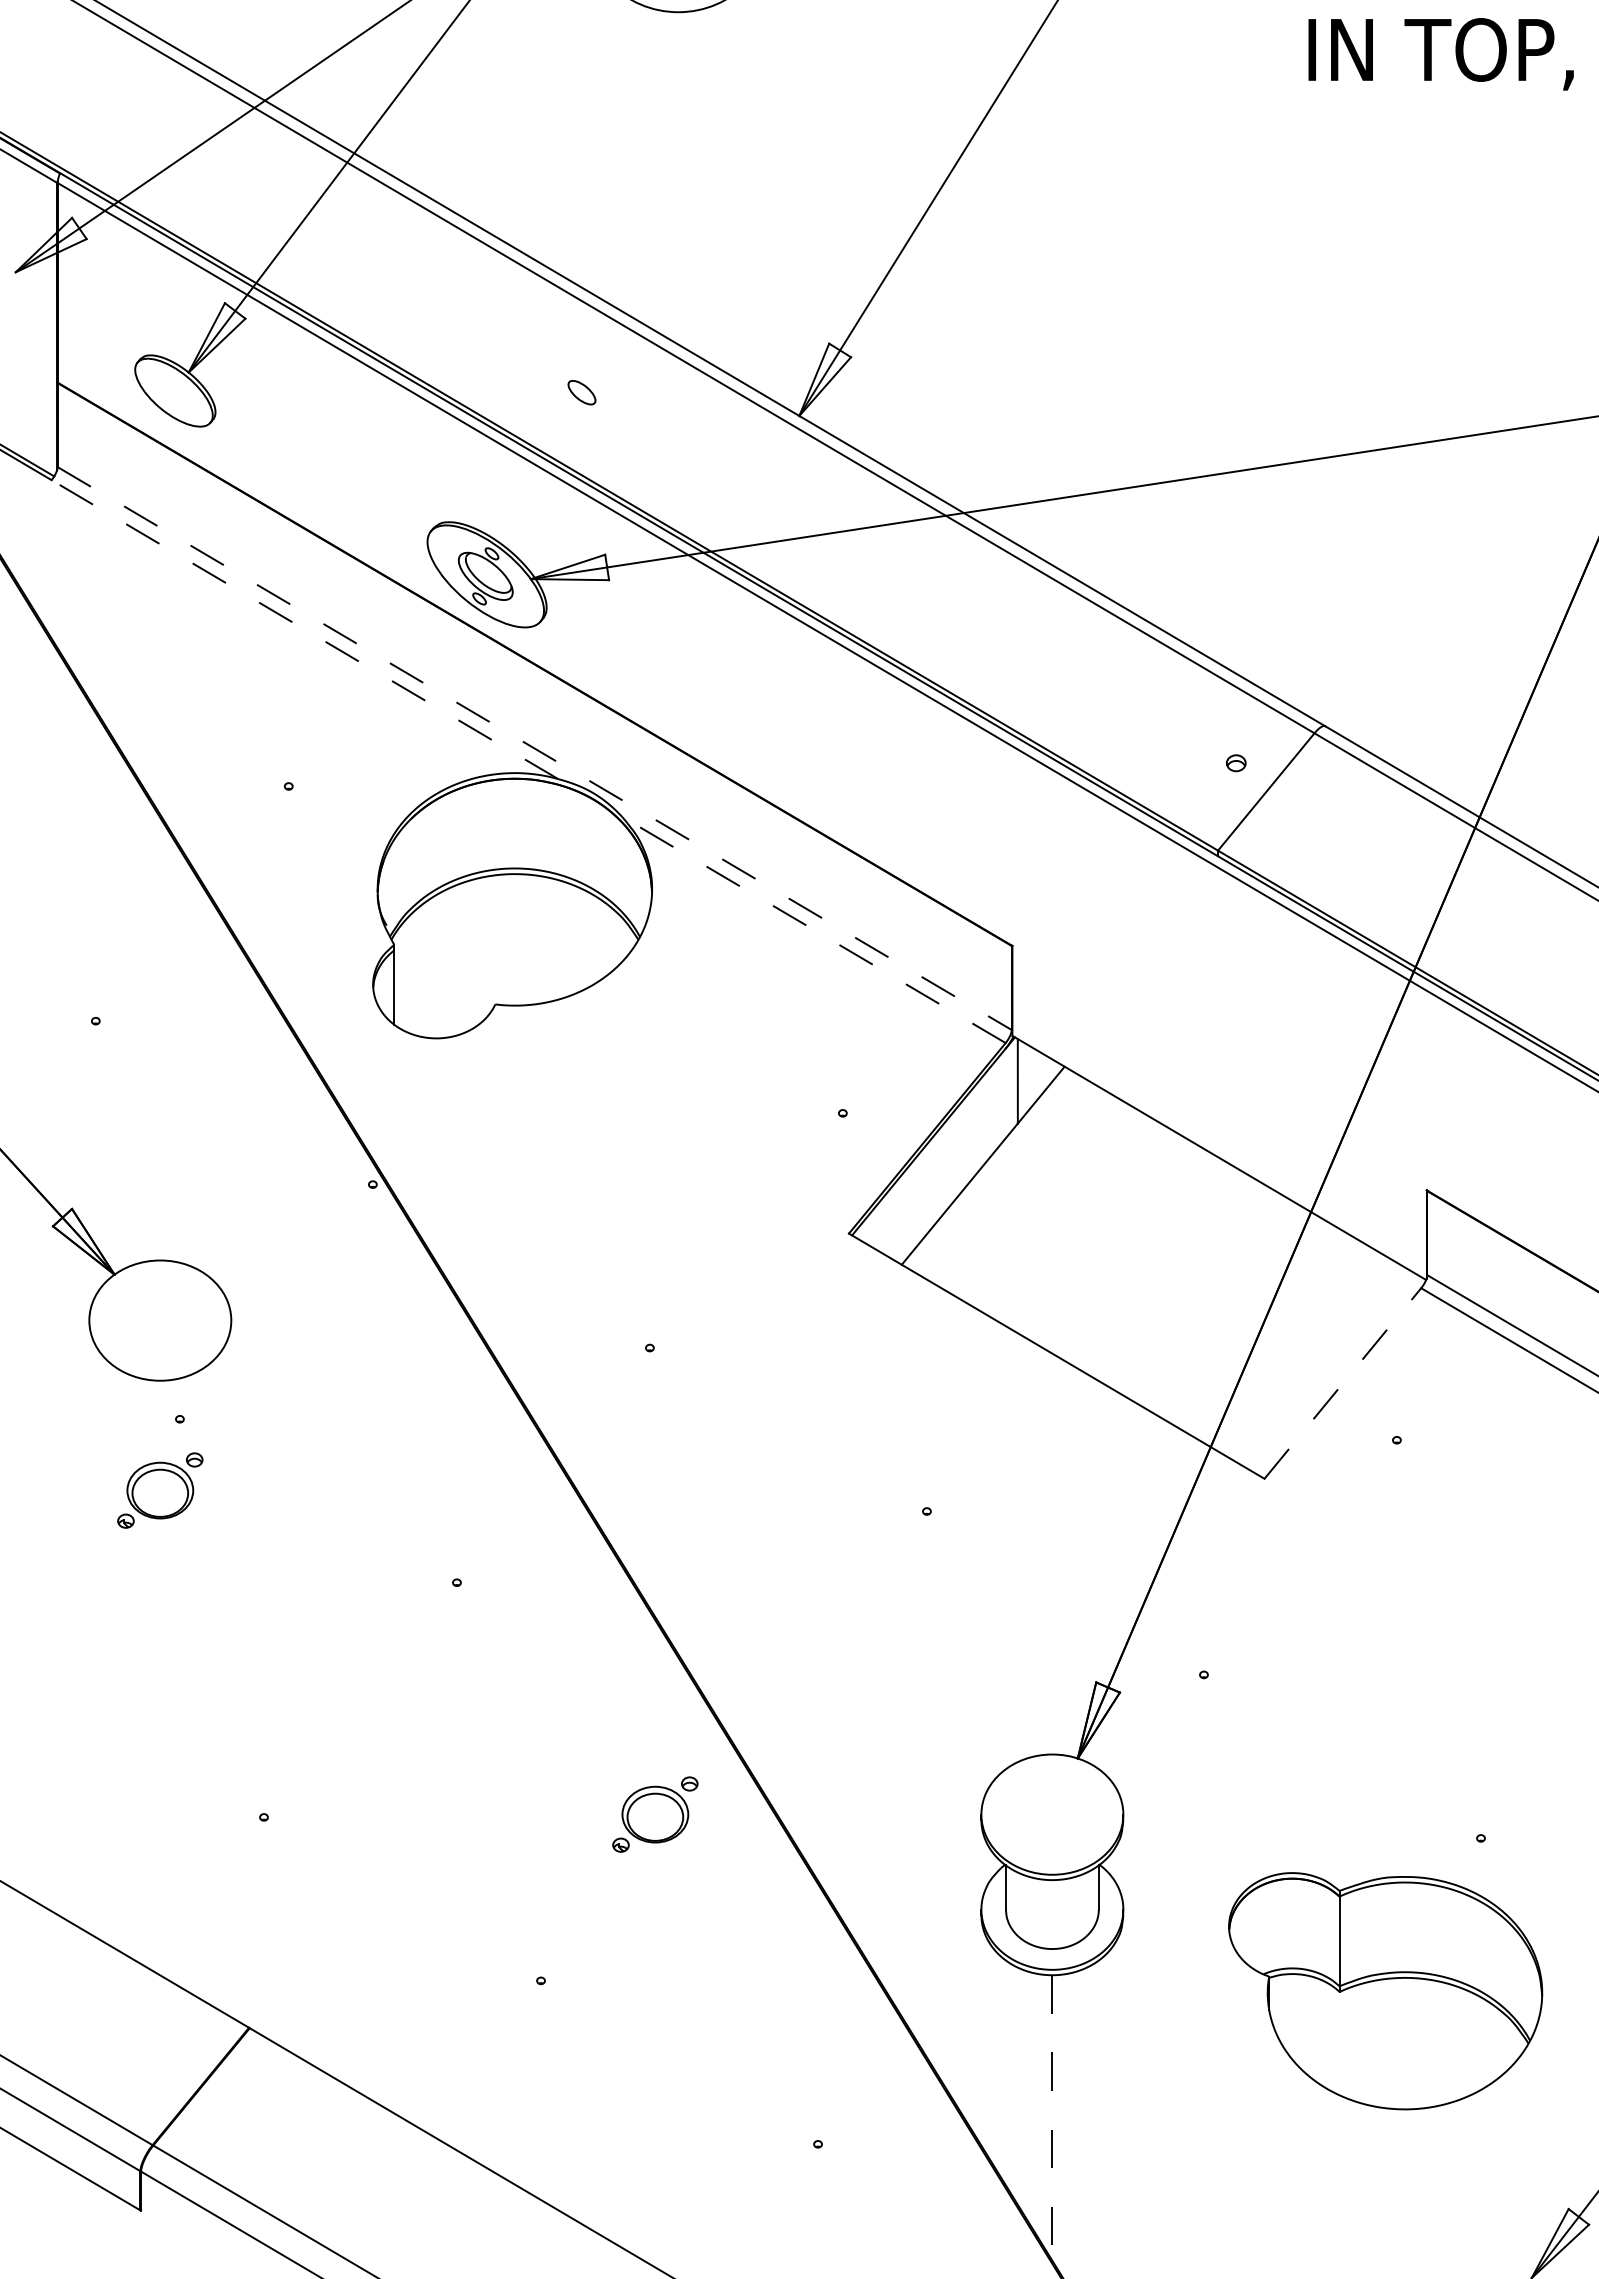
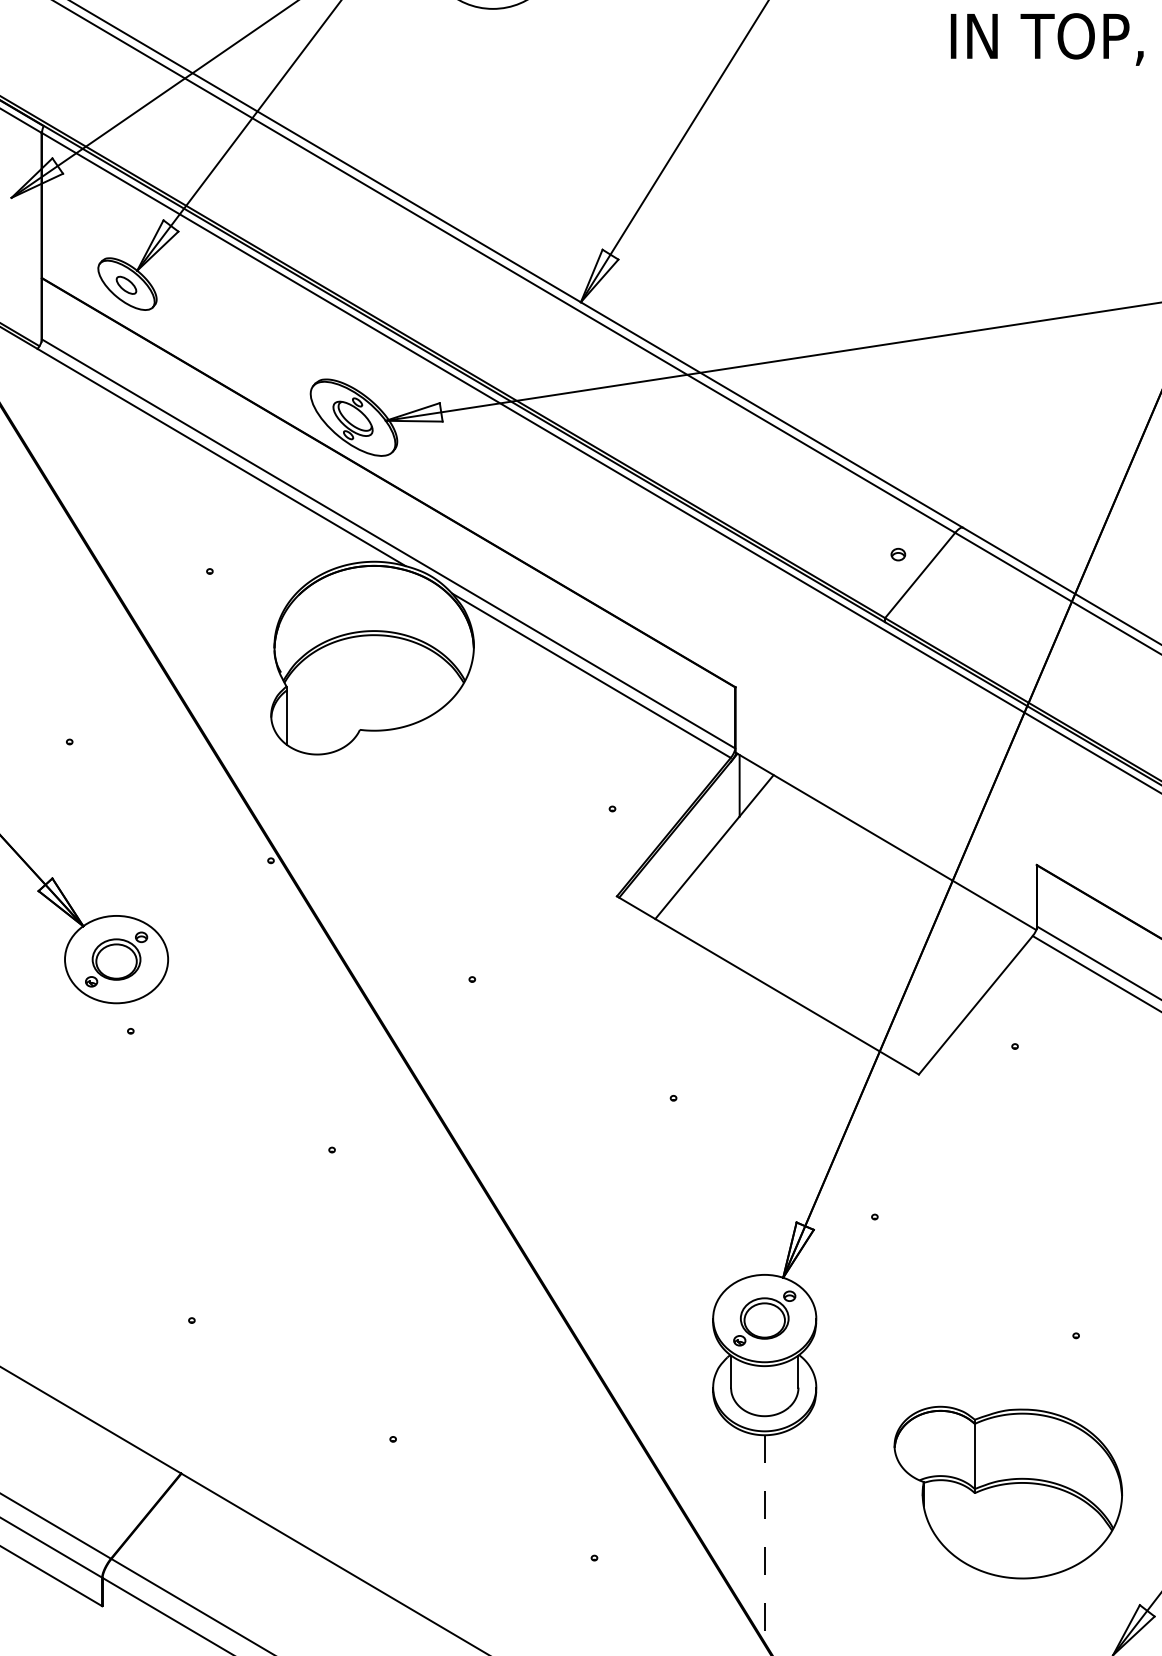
part: (581, 392) -> (126, 285), moved
line: (304, 629) -> (221, 457), dashed -> solid
line: (534, 748) -> (388, 543), dashed -> solid
line: (813, 929) -> (591, 675), dashed -> solid
line: (1343, 1383) -> (976, 1005), dashed -> solid
part: (160, 1490) -> (116, 959), moved
part: (655, 1814) -> (764, 1318), moved
part: (1385, 1991) -> (1008, 1492), moved

